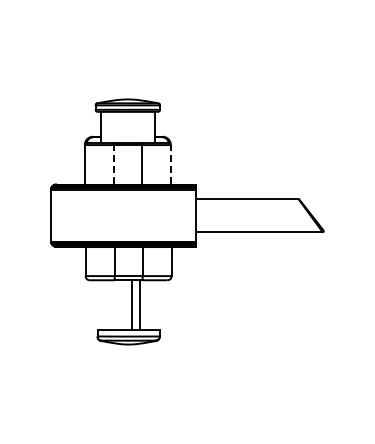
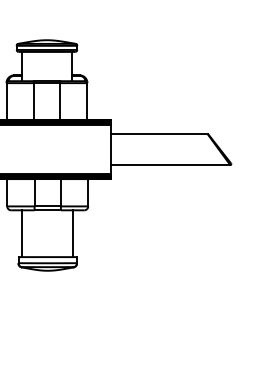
line: (113, 164) -> (33, 101), dashed -> solid
line: (170, 164) -> (87, 101), dashed -> solid
line: (131, 305) -> (73, 234), moved
line: (139, 305) -> (22, 234), moved

